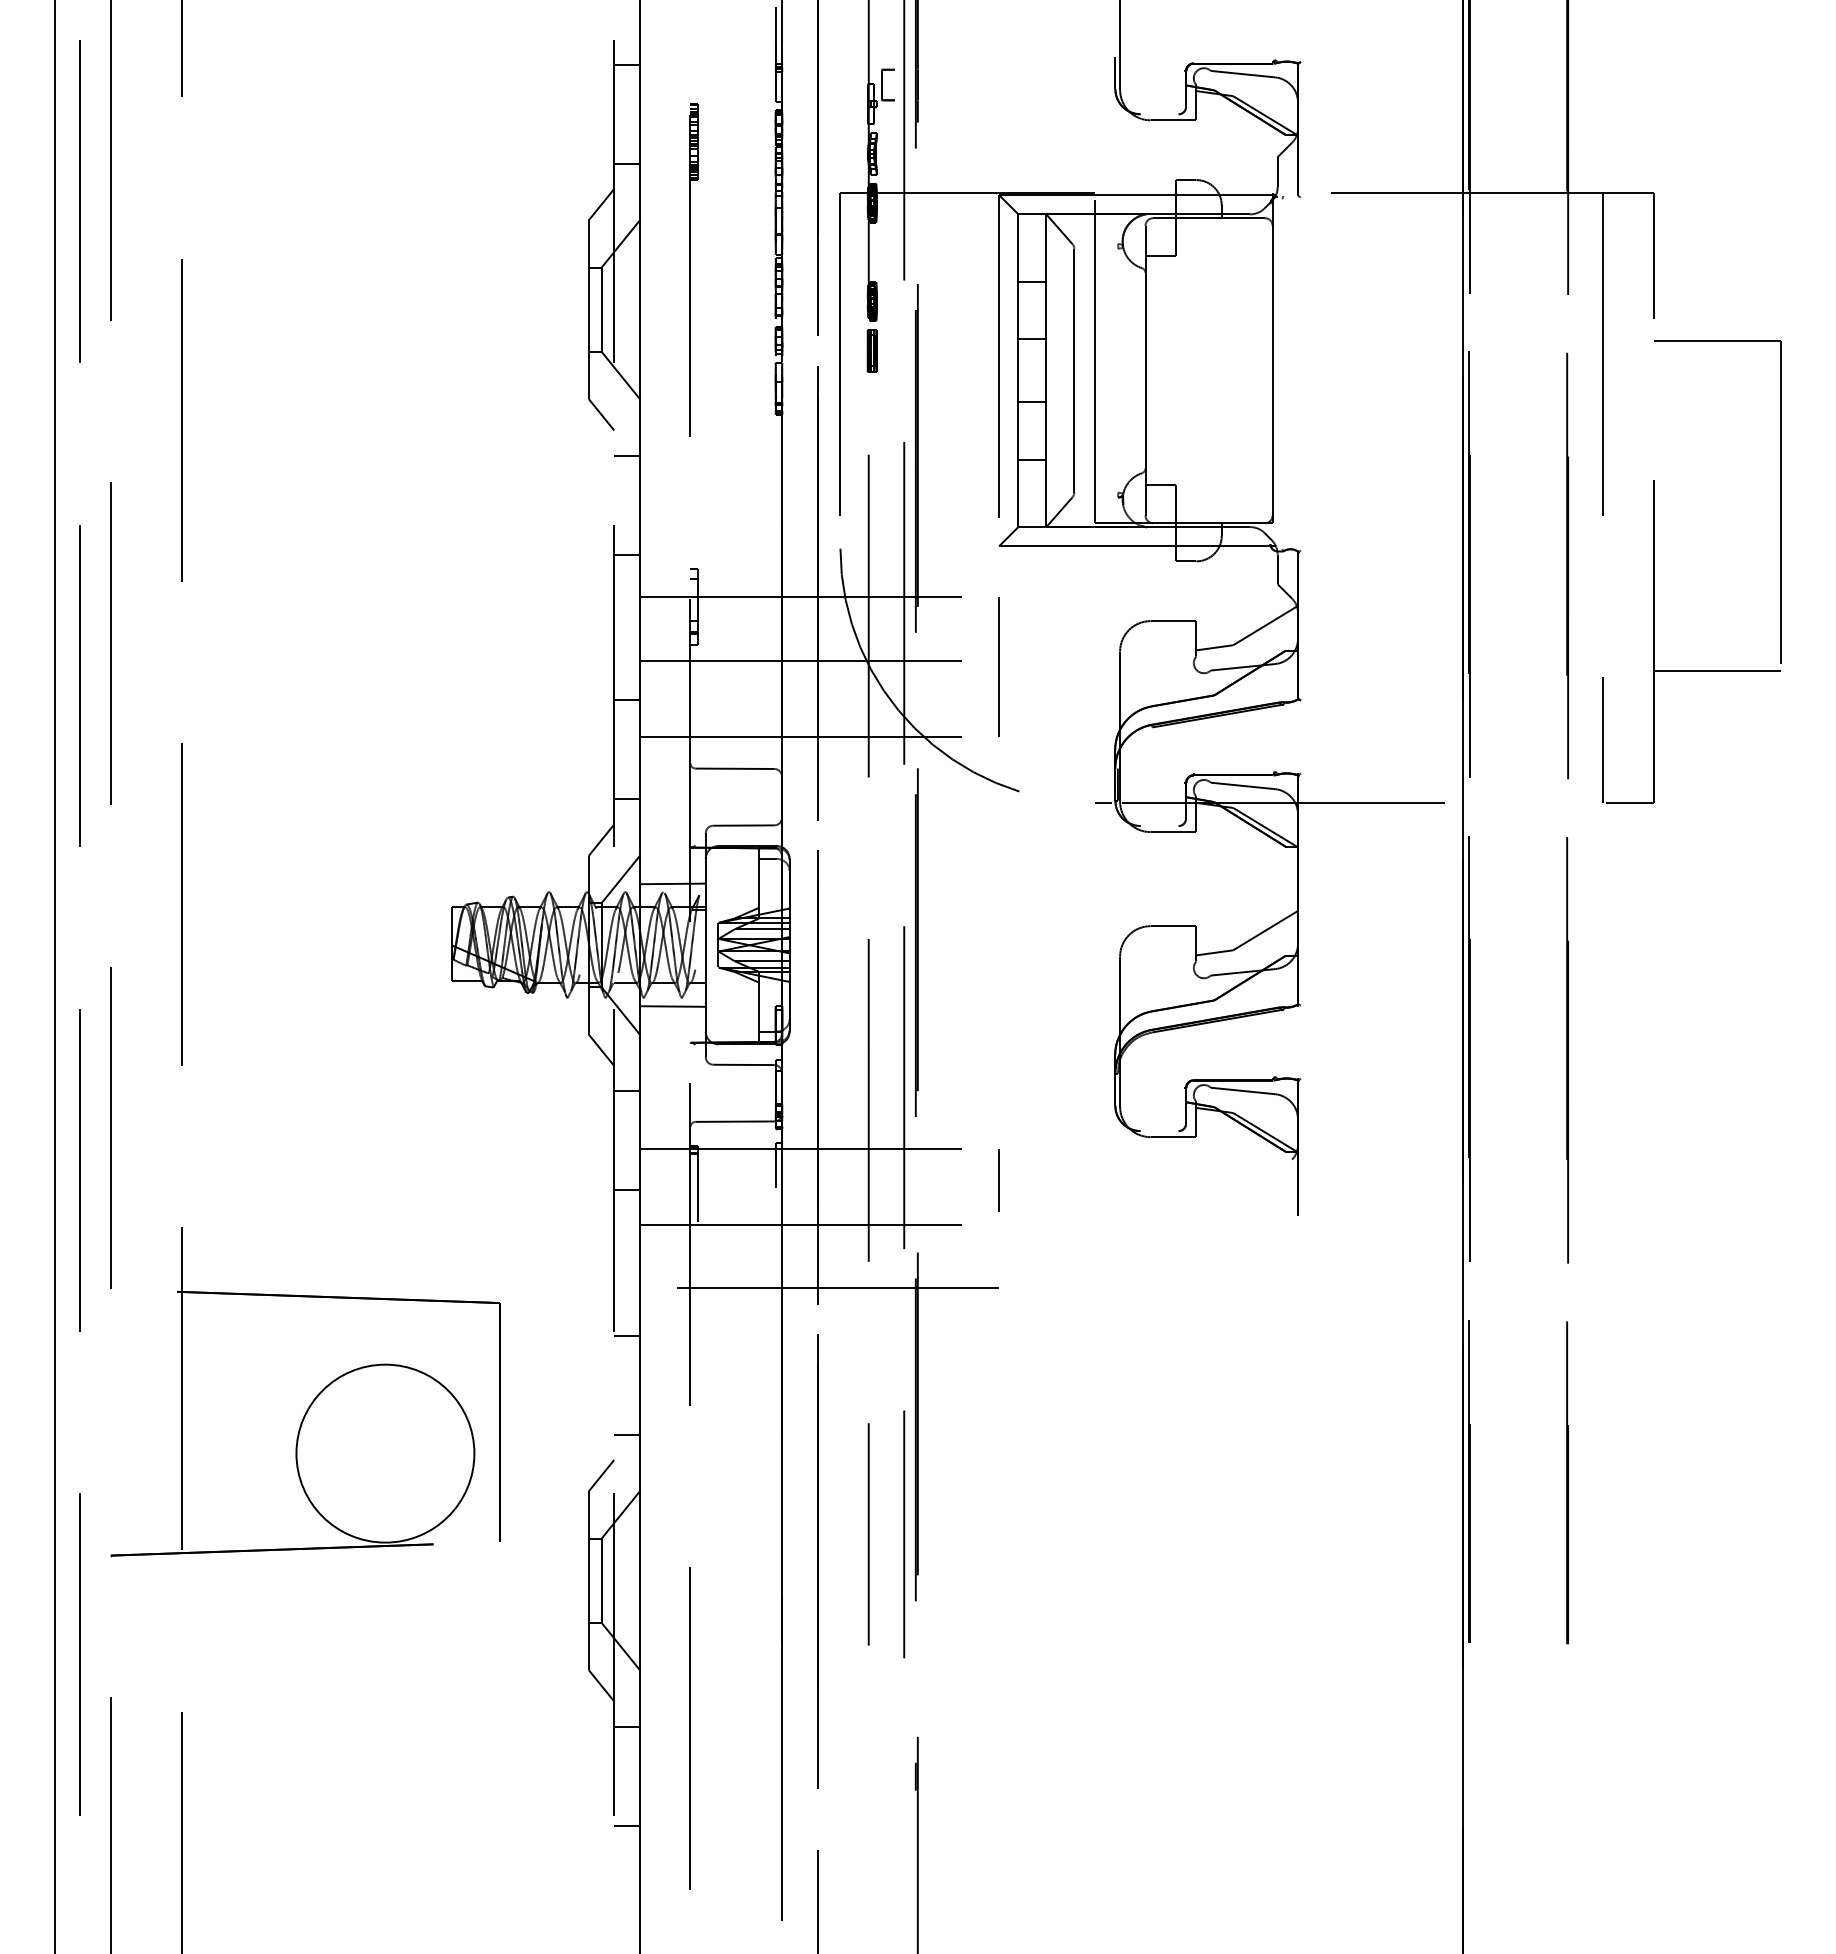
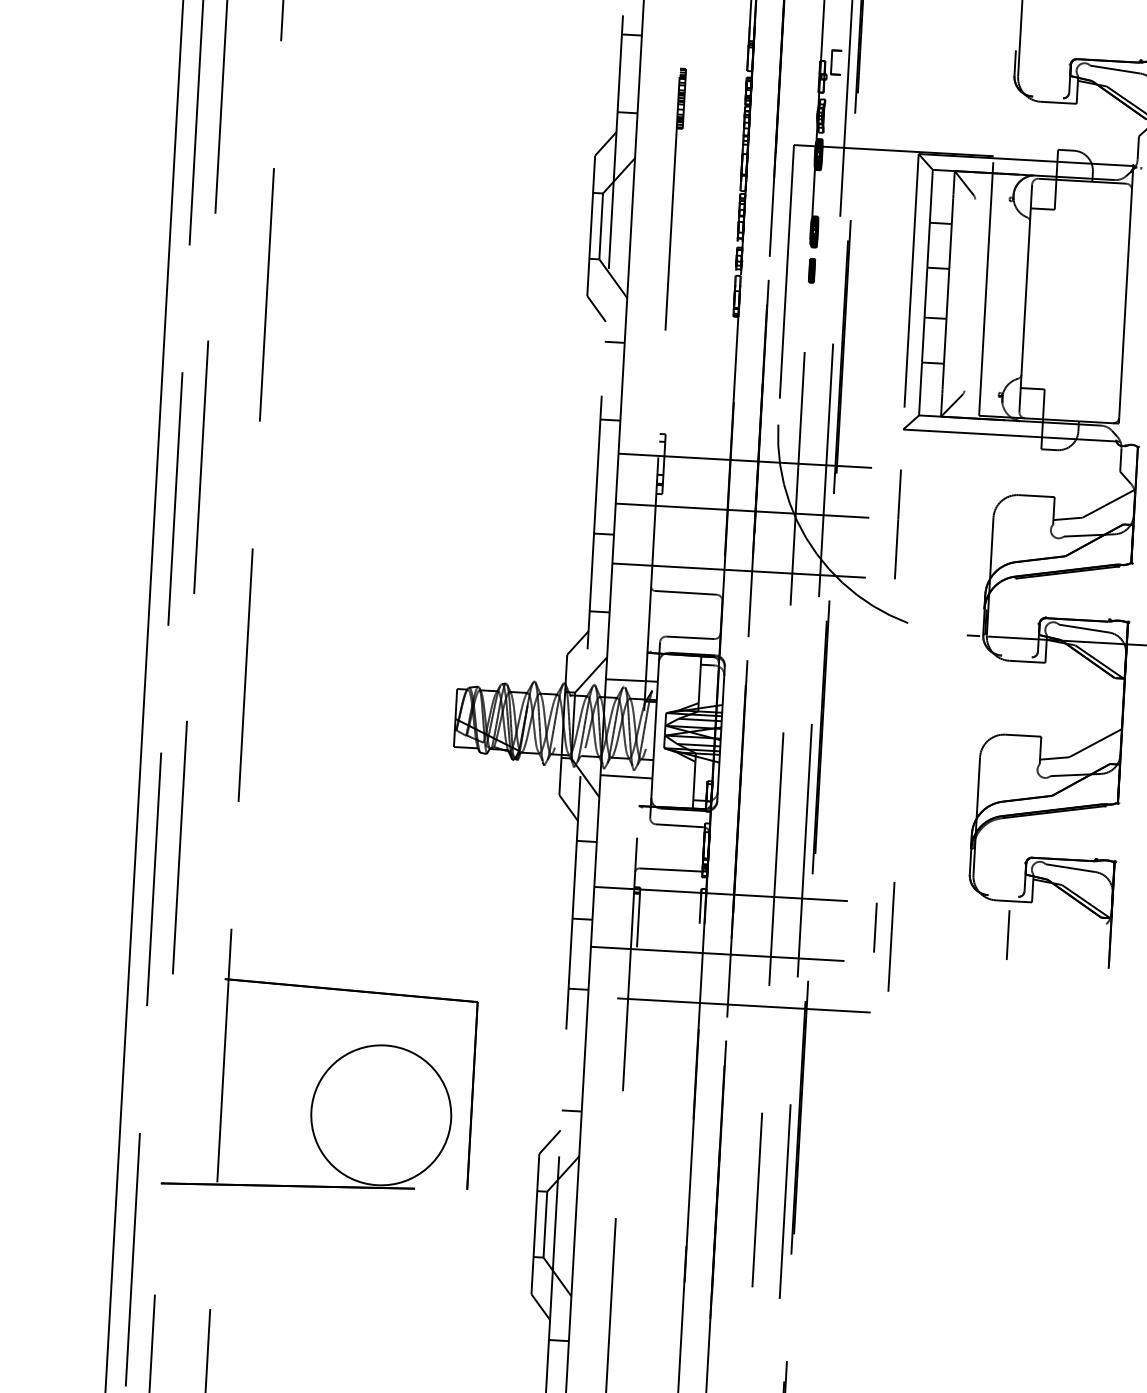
part: (871, 350) -> (811, 270), size x0.7
line: (1074, 370) -> (970, 294), removed
line: (1167, 1180) -> (1007, 935), added
line: (1019, 1190) -> (890, 936), added
line: (626, 1335) -> (578, 989), moved

